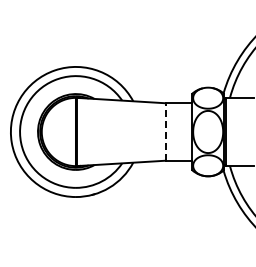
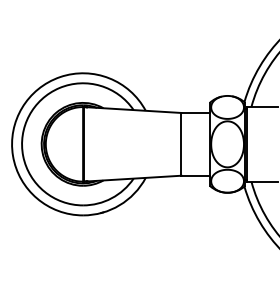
line: (165, 131) -> (180, 143), dashed -> solid

